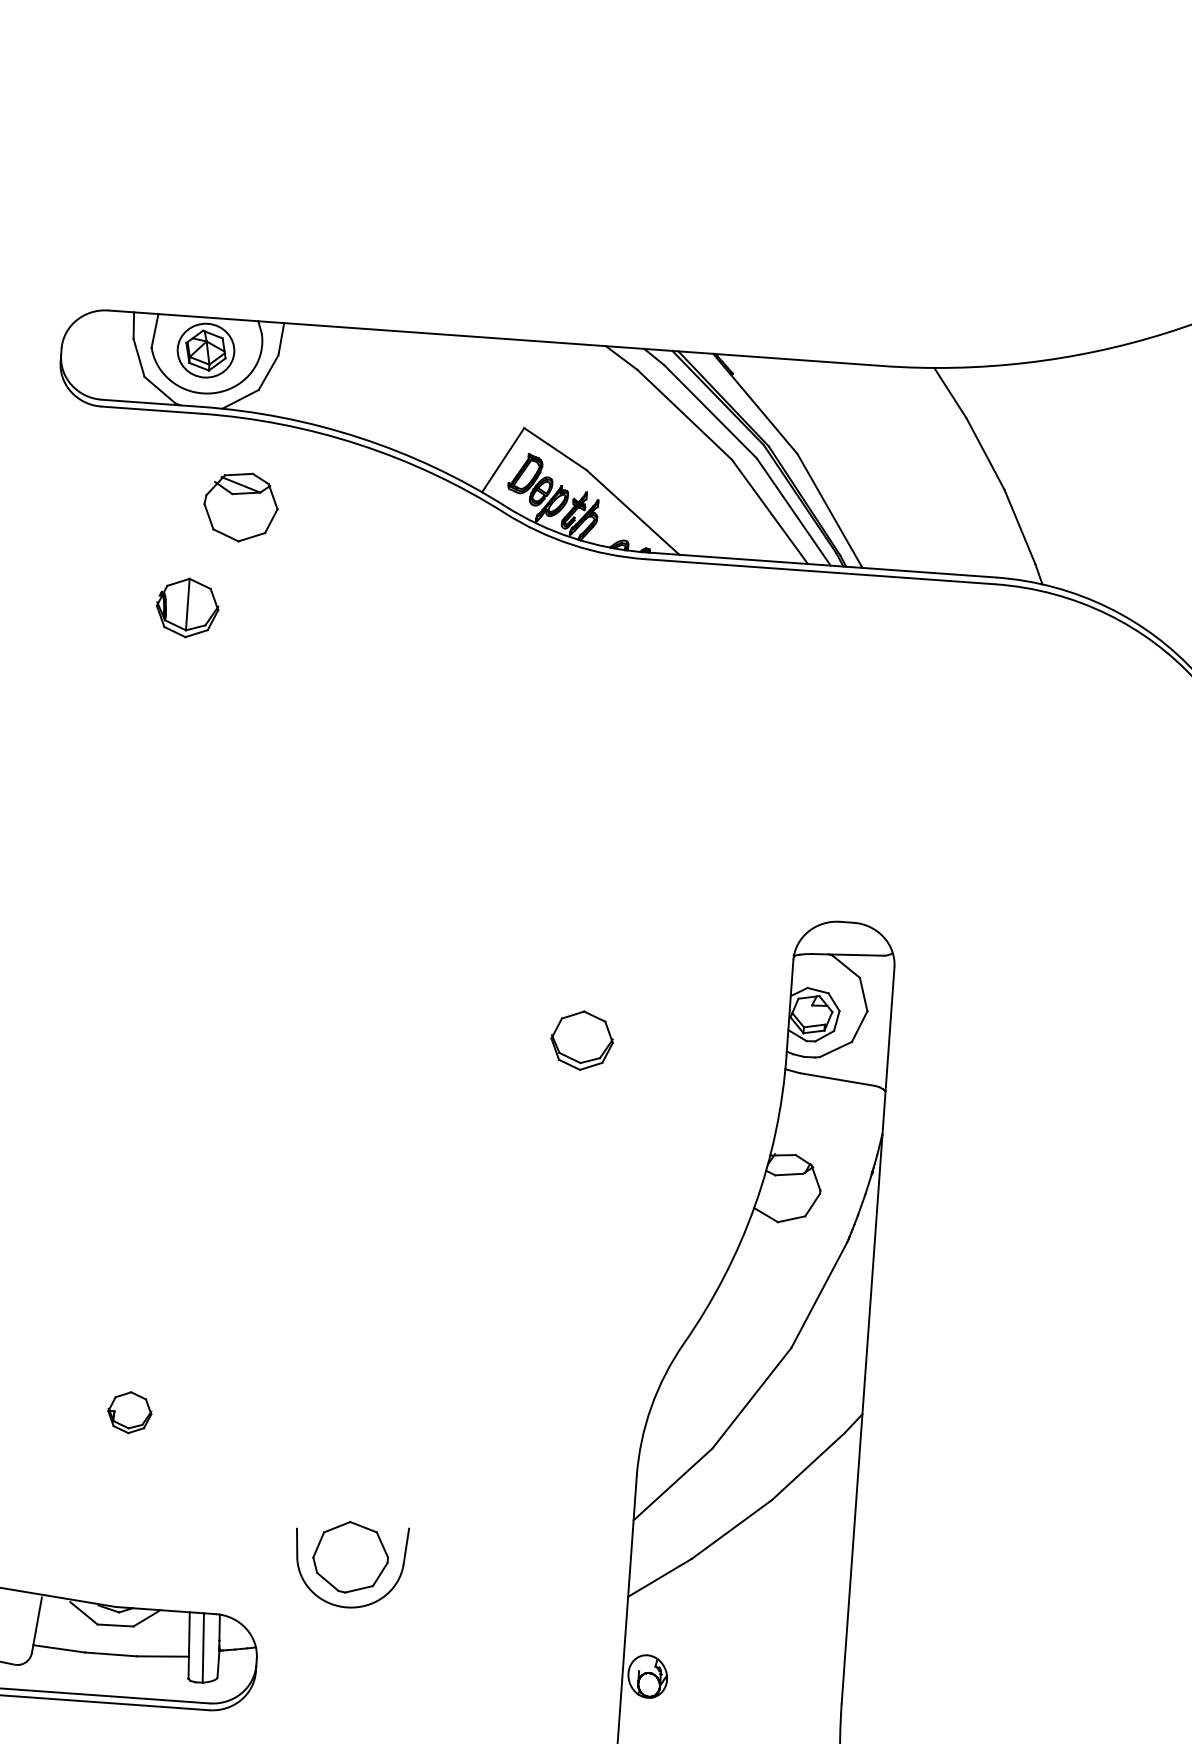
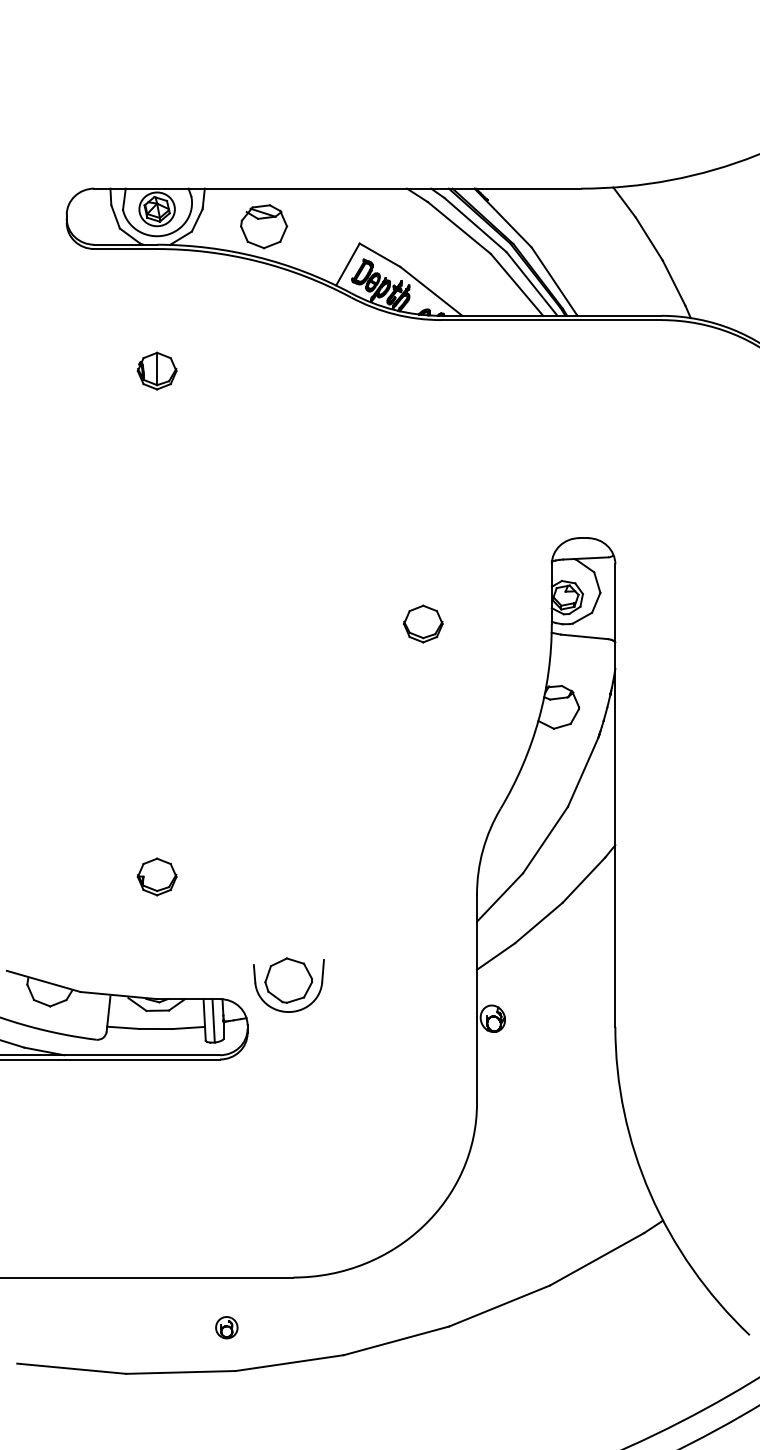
part: (241, 506) -> (264, 226), moved
part: (128, 1411) -> (156, 876), size x1.43
part: (349, 1563) -> (288, 984), moved

